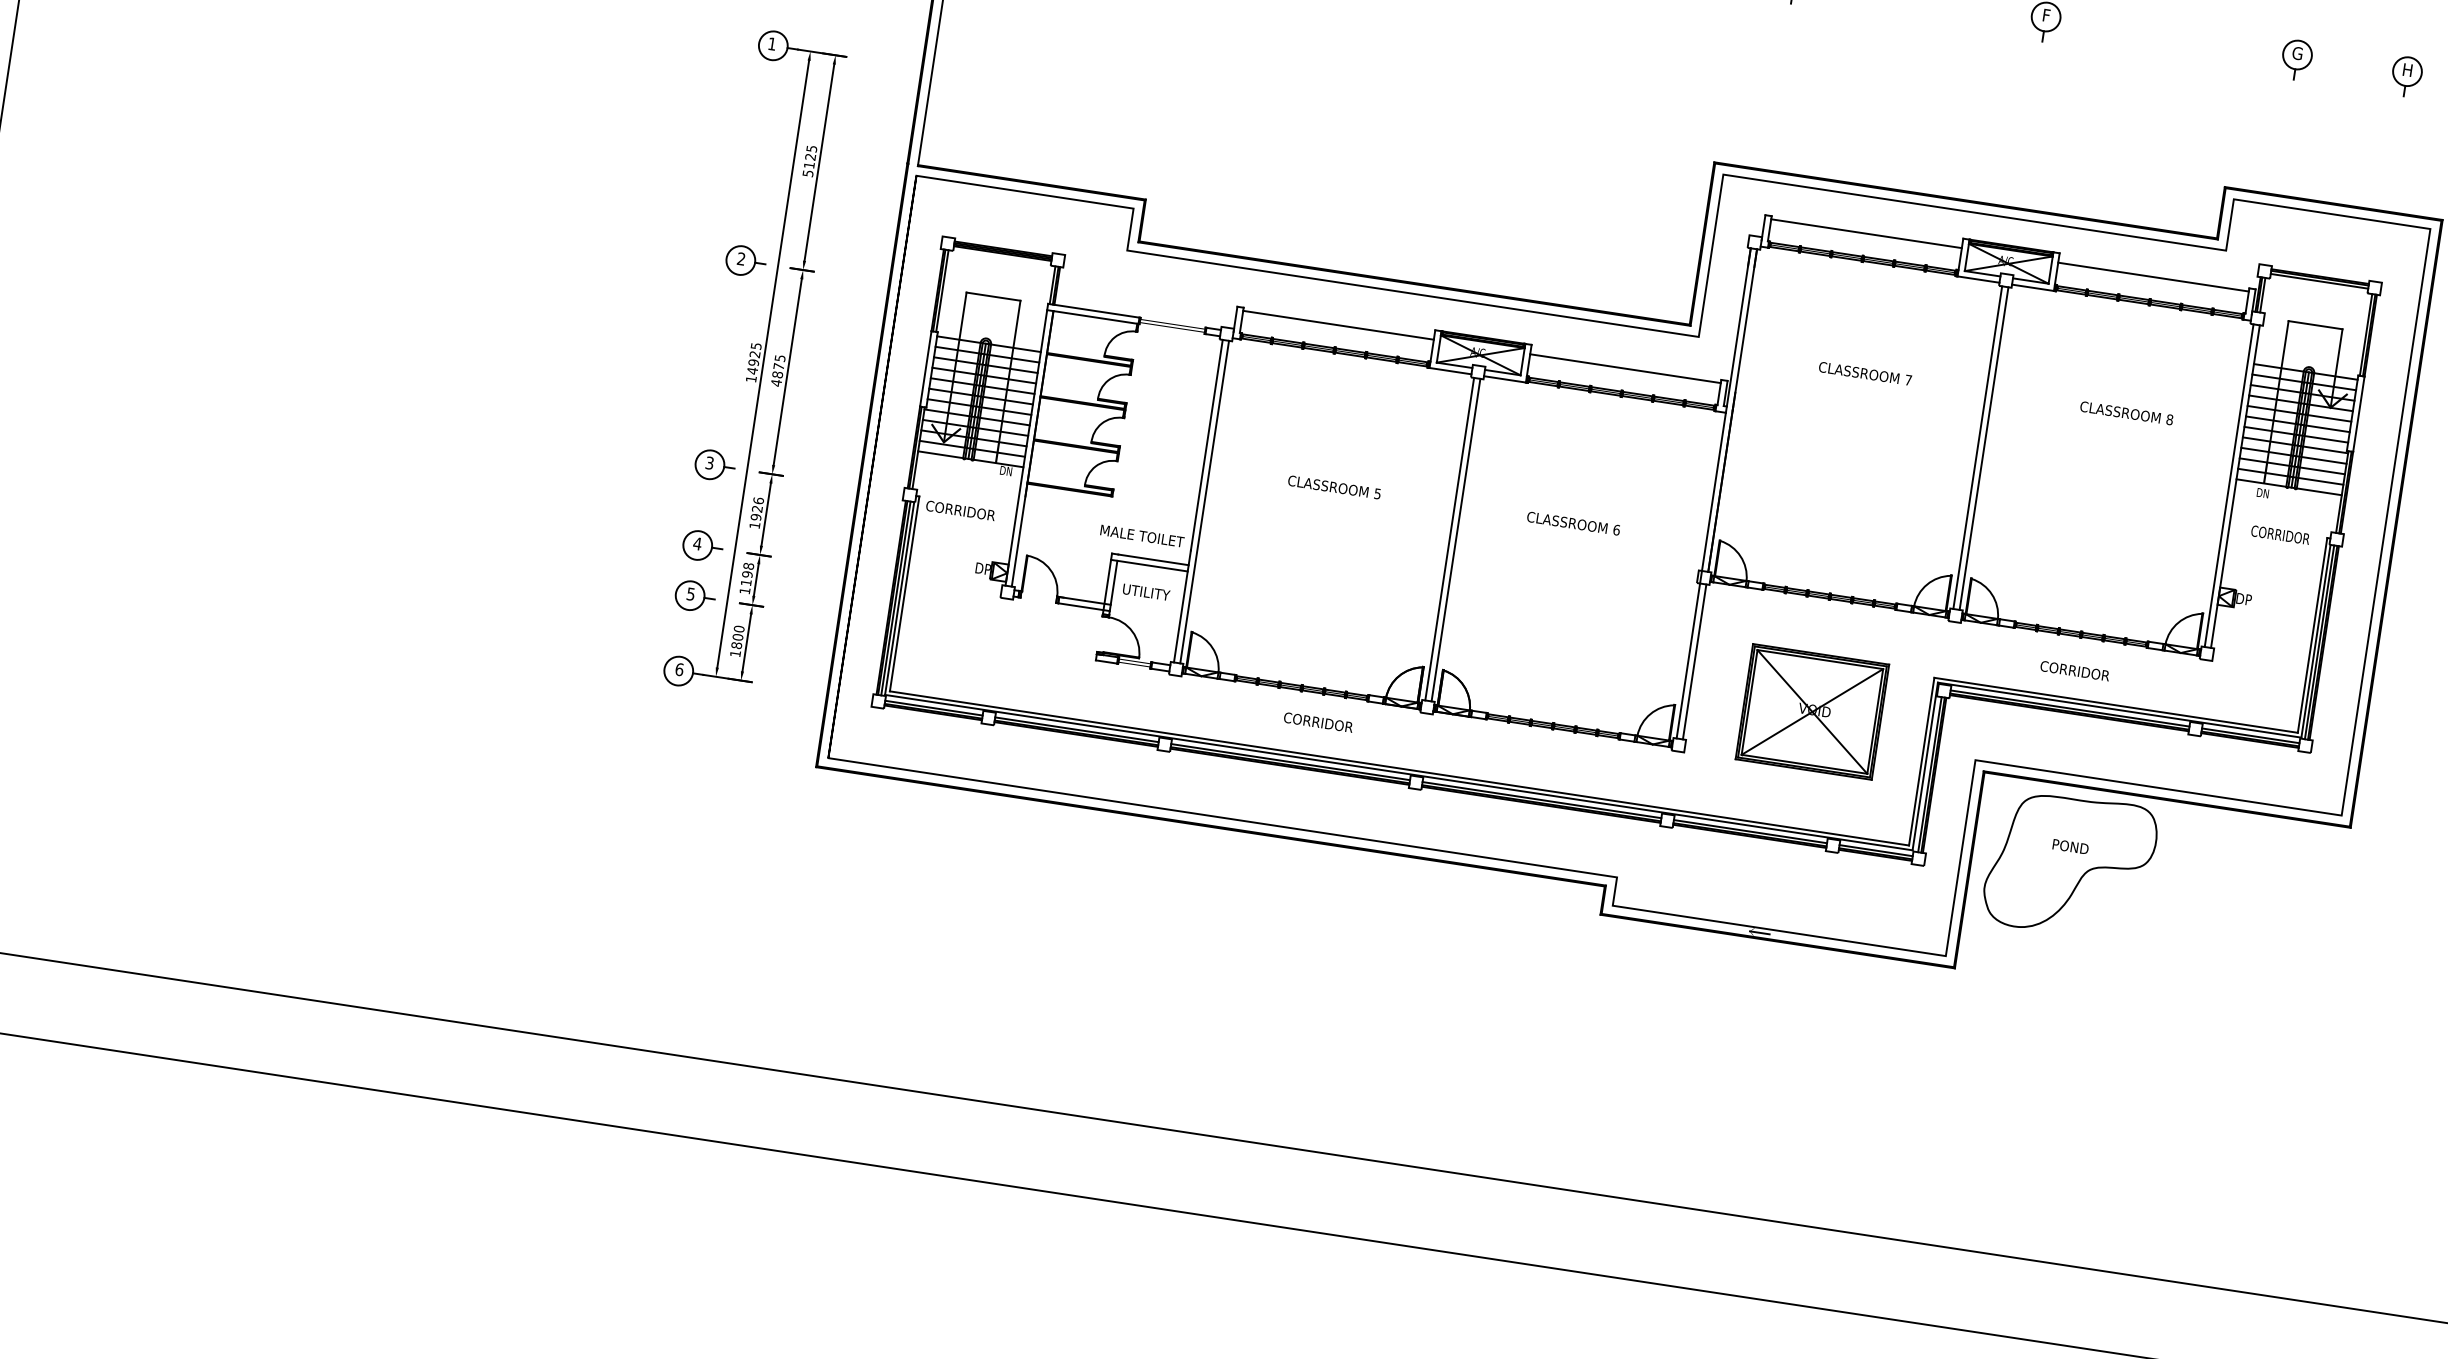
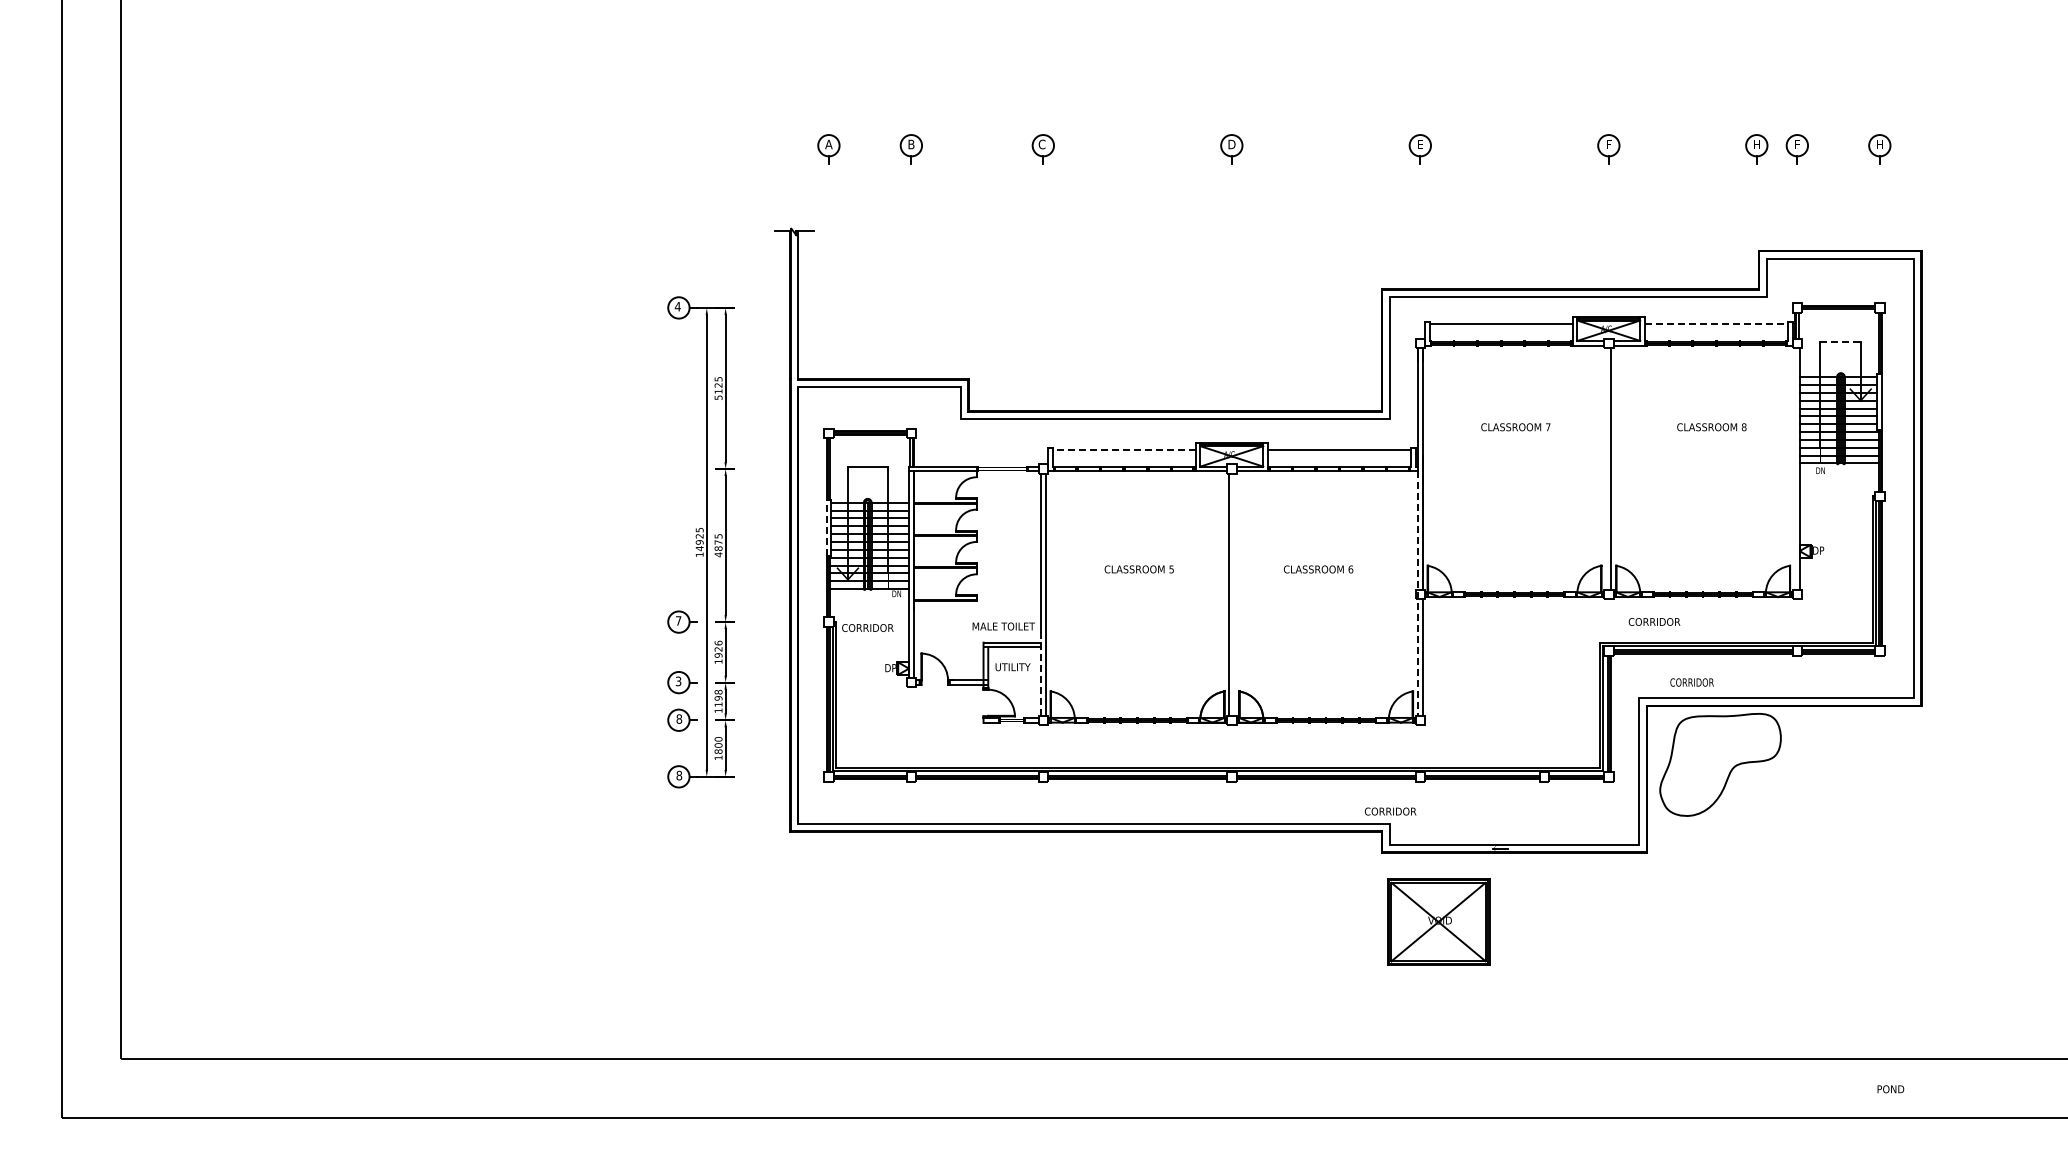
text: (771, 43) -> (677, 306), 1 -> 4
part: (2242, 51) -> (1756, 149), added
text: (2296, 53) -> (1796, 144), G -> F
part: (745, 260) -> (682, 468), removed
line: (2153, 277) -> (1716, 324), solid -> dashed
line: (1337, 325) -> (1123, 450), solid -> dashed
line: (2316, 325) -> (1841, 341), solid -> dashed
line: (925, 368) -> (826, 527), solid -> dashed
line: (1977, 447) -> (1606, 468), removed
text: (709, 462) -> (678, 620), 3 -> 7
line: (2228, 484) -> (1794, 468), removed
text: (2279, 534) -> (1691, 682), moved
line: (1456, 540) -> (1234, 594), removed
text: (697, 543) -> (678, 681), 4 -> 3
line: (1700, 575) -> (1417, 593), solid -> dashed
text: (691, 593) -> (679, 718), 5 -> 8
line: (1183, 606) -> (1041, 673), solid -> dashed
text: (679, 669) -> (679, 775), 6 -> 8
text: (2075, 670) -> (1654, 621), moved
part: (1812, 711) -> (1438, 921), moved
text: (1318, 722) -> (1390, 811), moved
text: (2070, 847) -> (1890, 1089), moved

